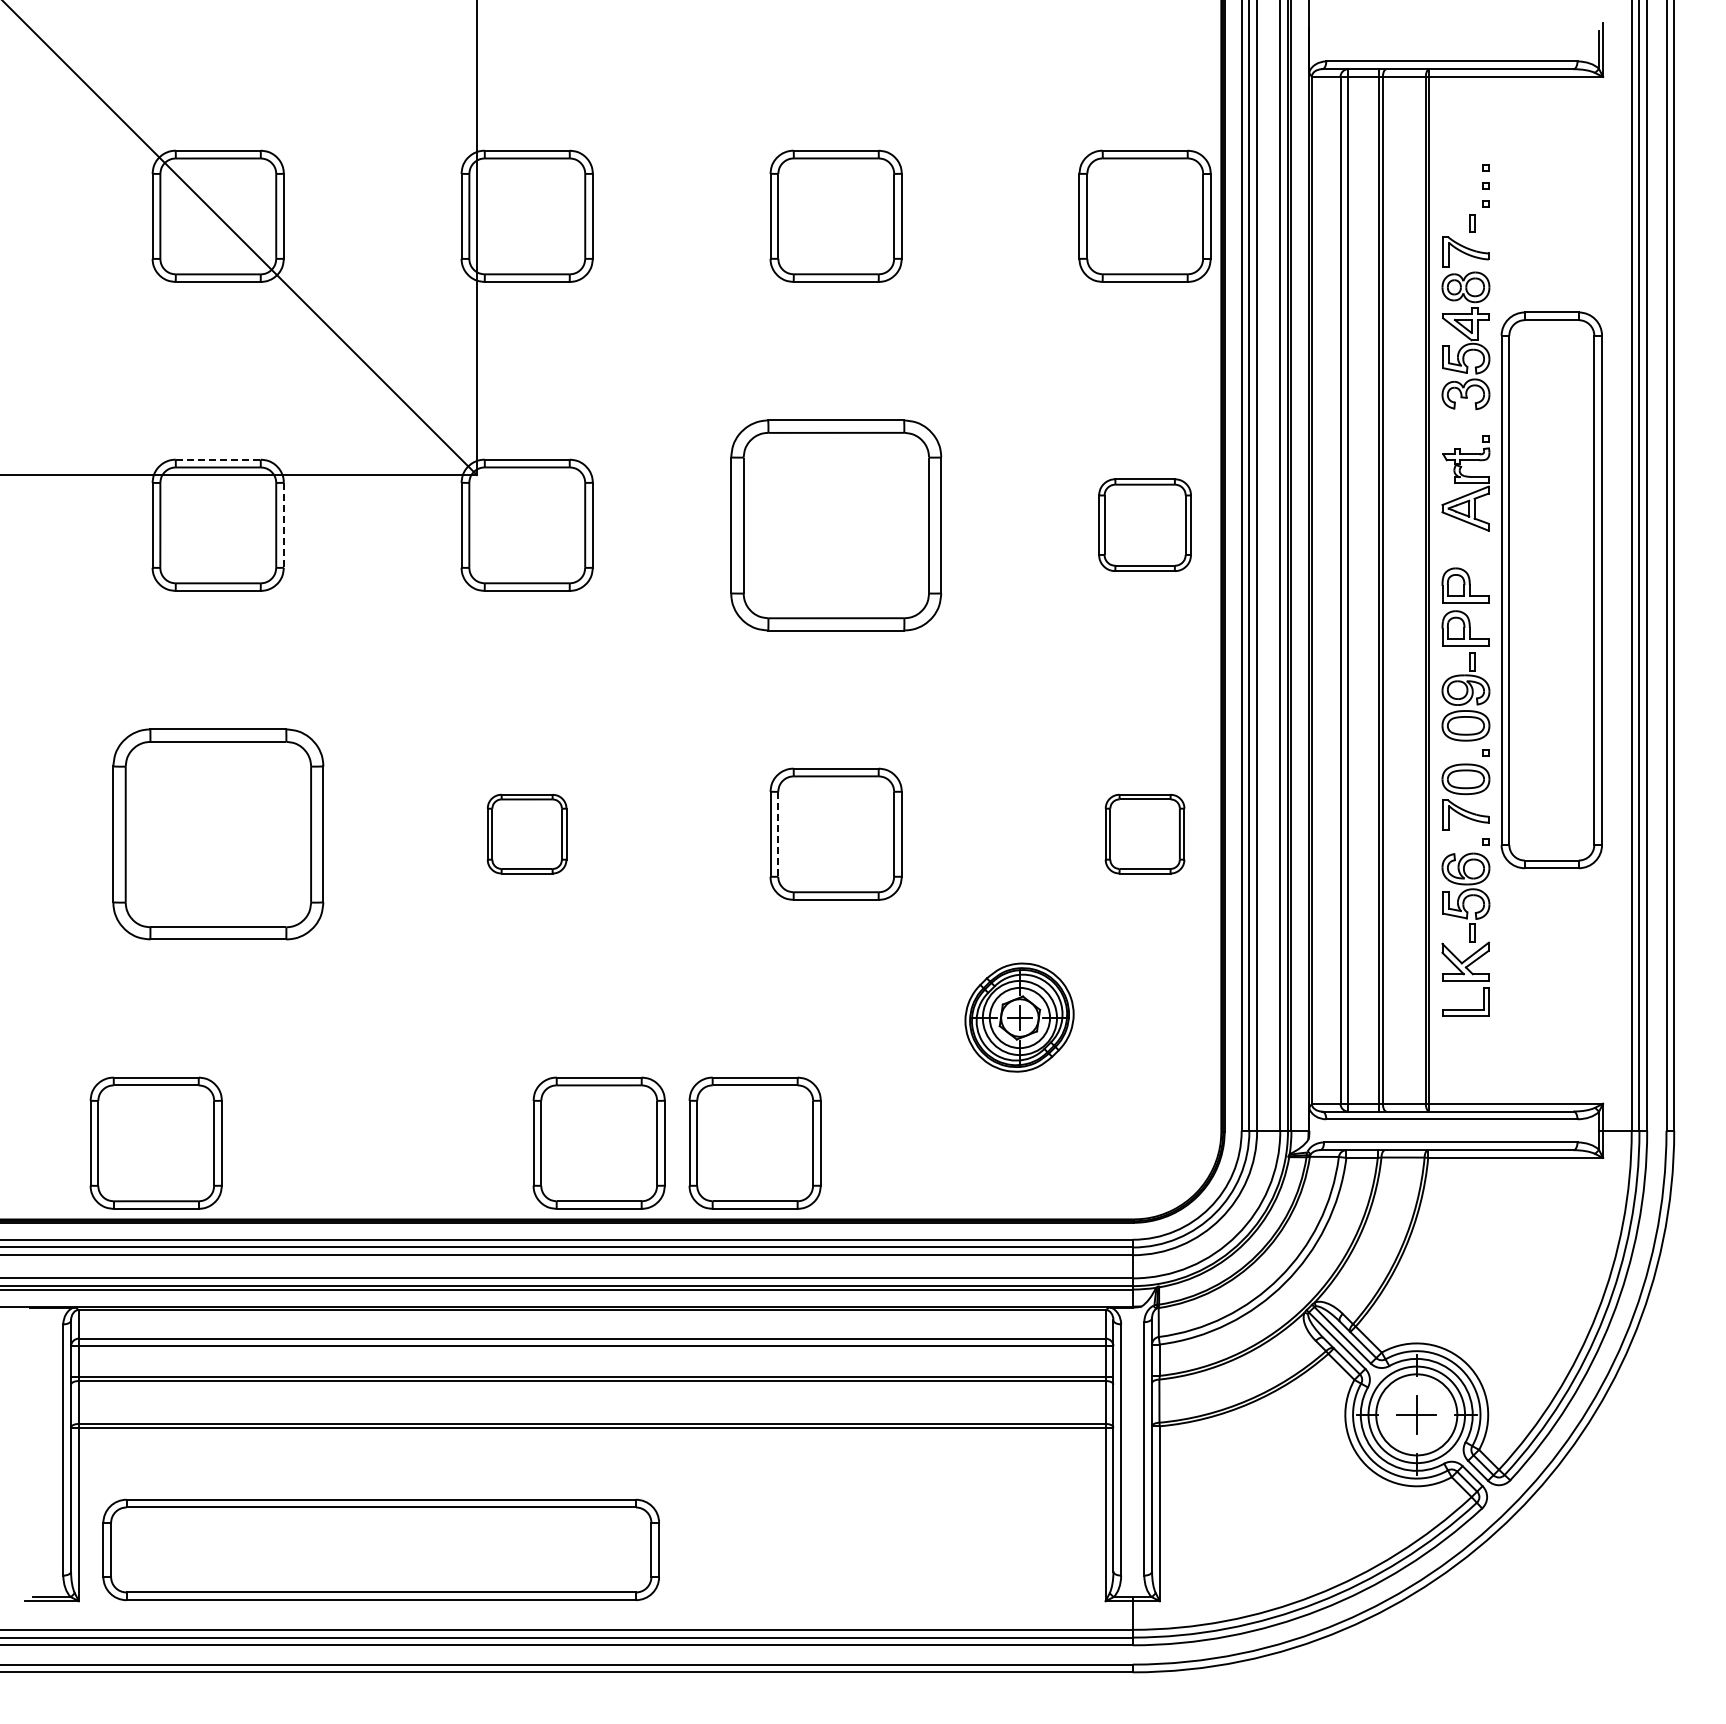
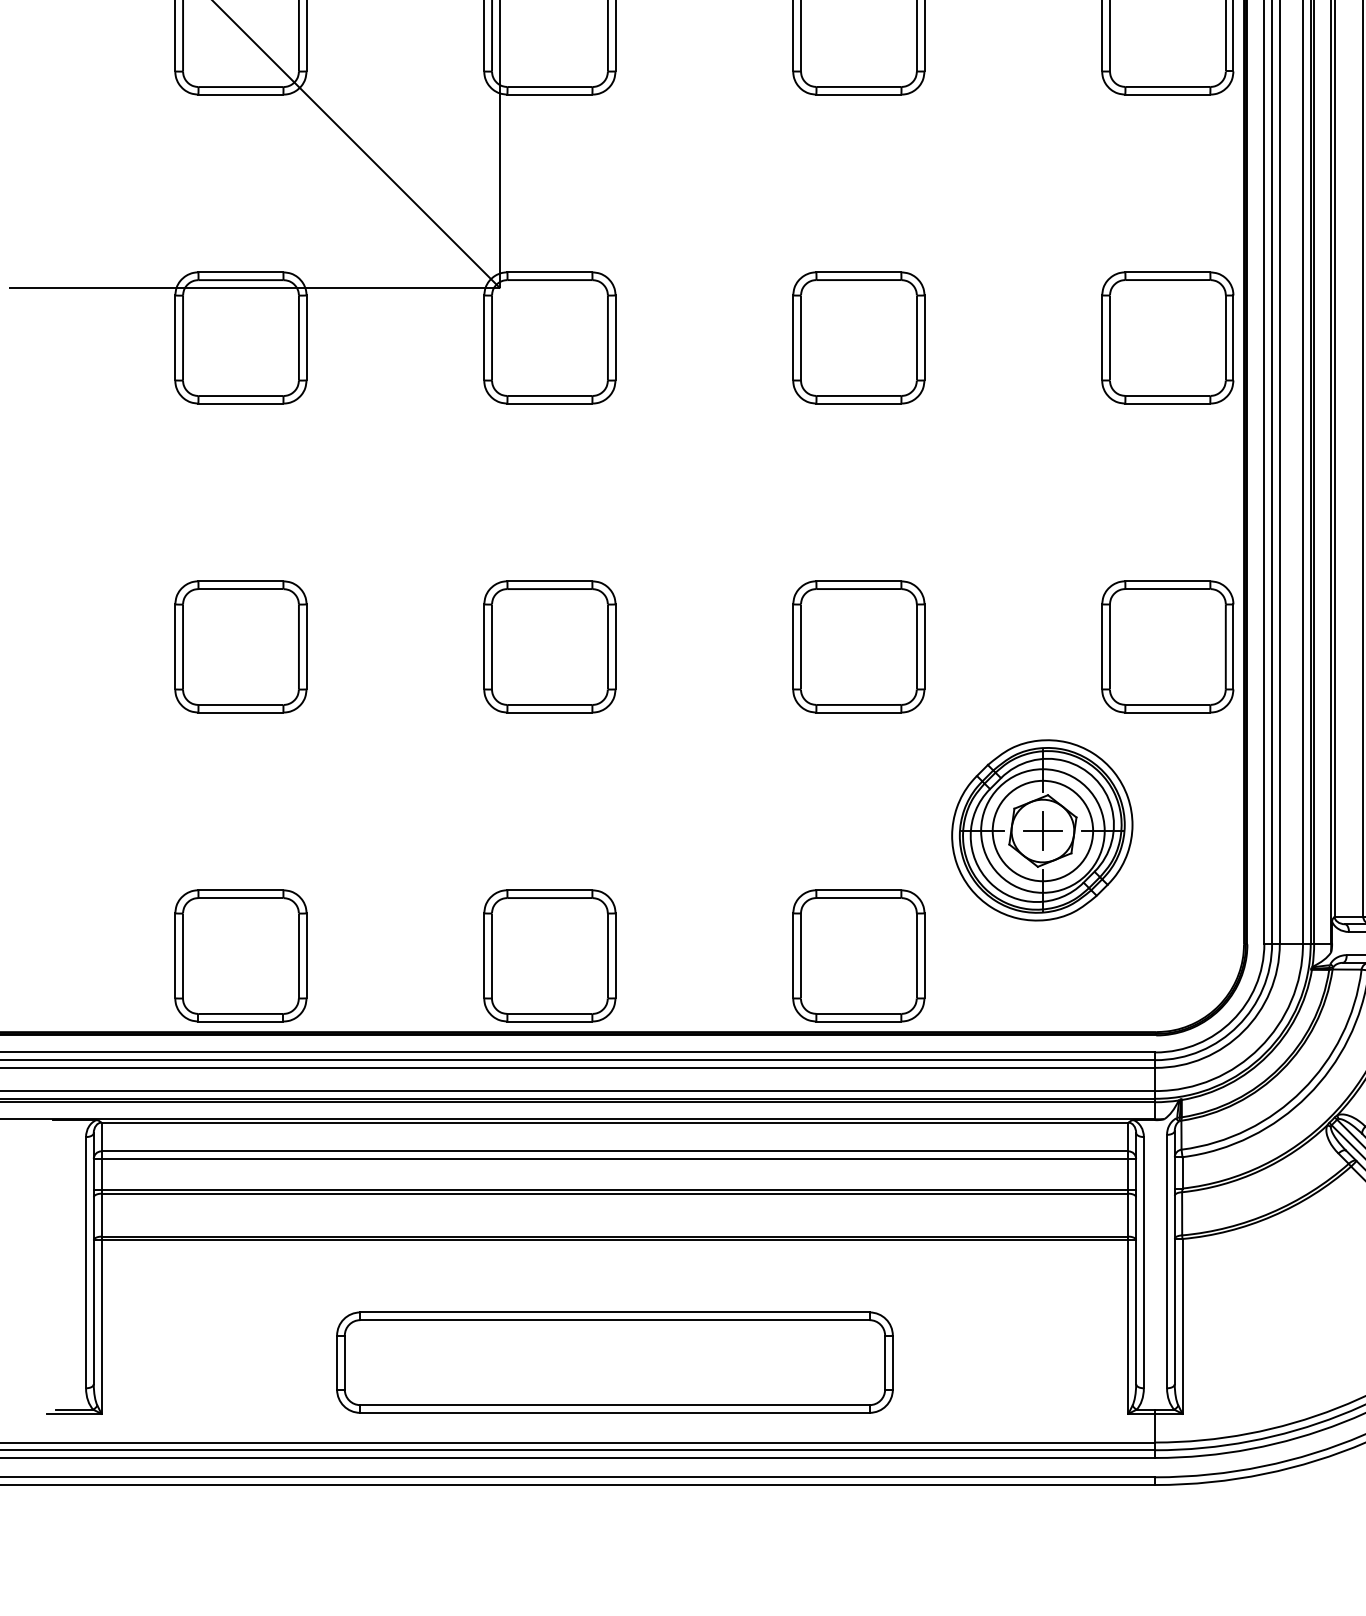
line: (218, 459) -> (241, 272), dashed -> solid
part: (835, 524) -> (858, 337), size x0.62
part: (1144, 524) -> (1167, 337), size x1.43
line: (283, 525) -> (306, 338), dashed -> solid
part: (217, 833) -> (240, 646), size x0.62
part: (526, 833) -> (549, 646), size x1.67
part: (1144, 833) -> (1167, 646), size x1.67
line: (778, 834) -> (801, 647), dashed -> solid
part: (1019, 1017) -> (1042, 830), size x1.67
part: (155, 1142) -> (240, 955), moved
part: (598, 1142) -> (549, 955), moved
part: (754, 1142) -> (858, 955), moved
part: (380, 1549) -> (614, 1362), moved

